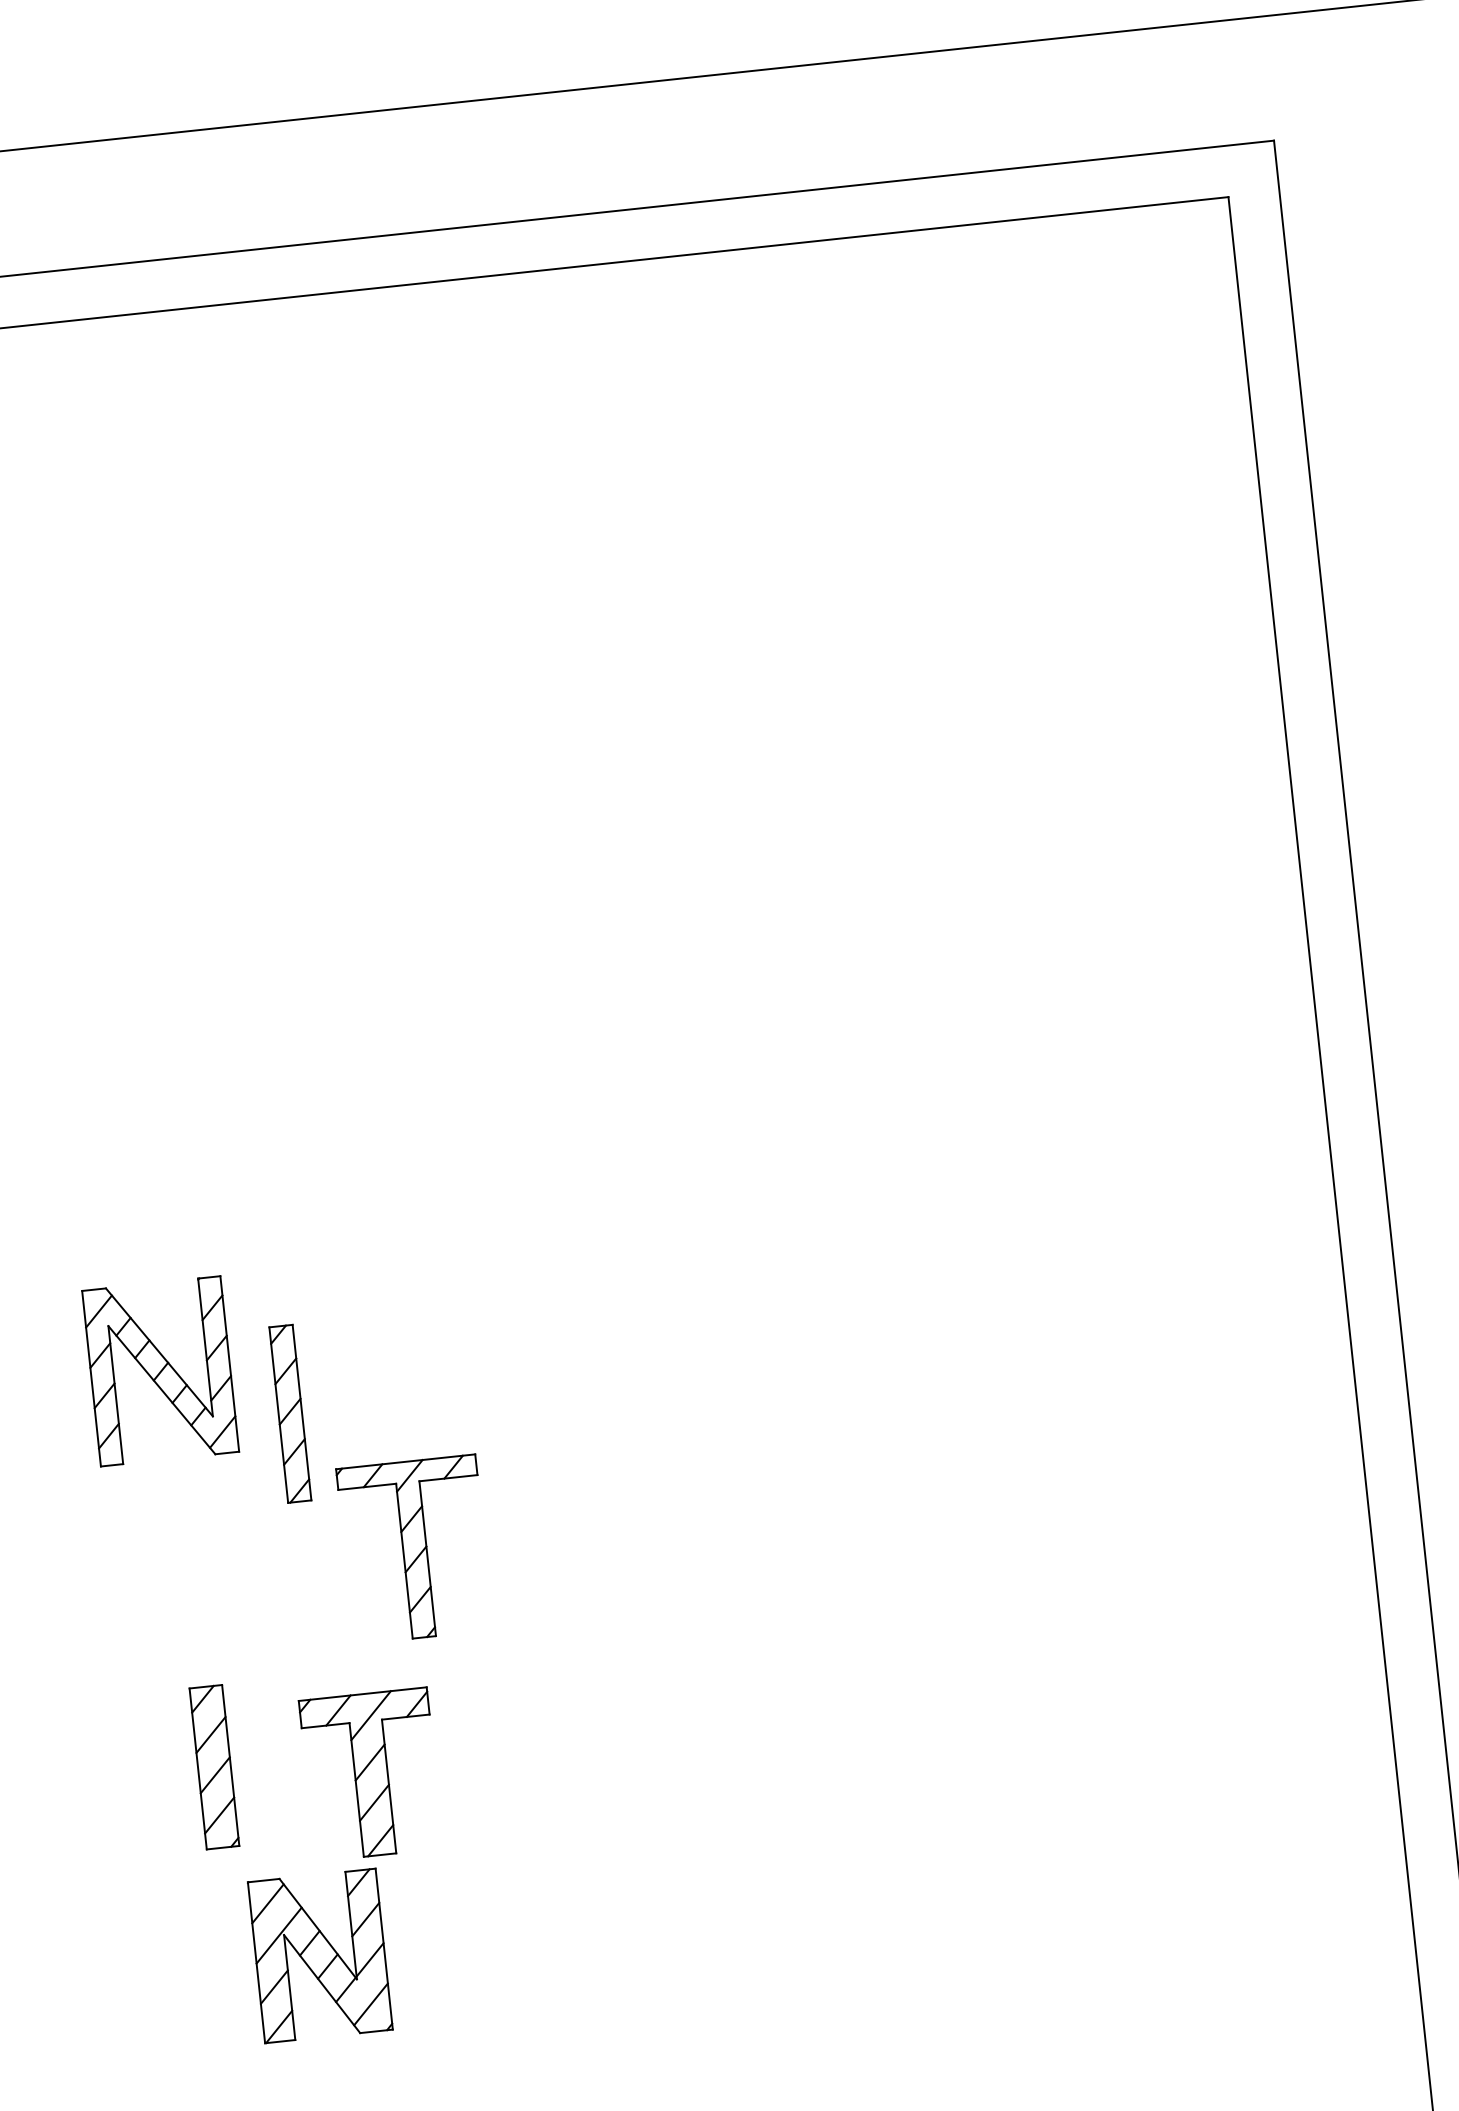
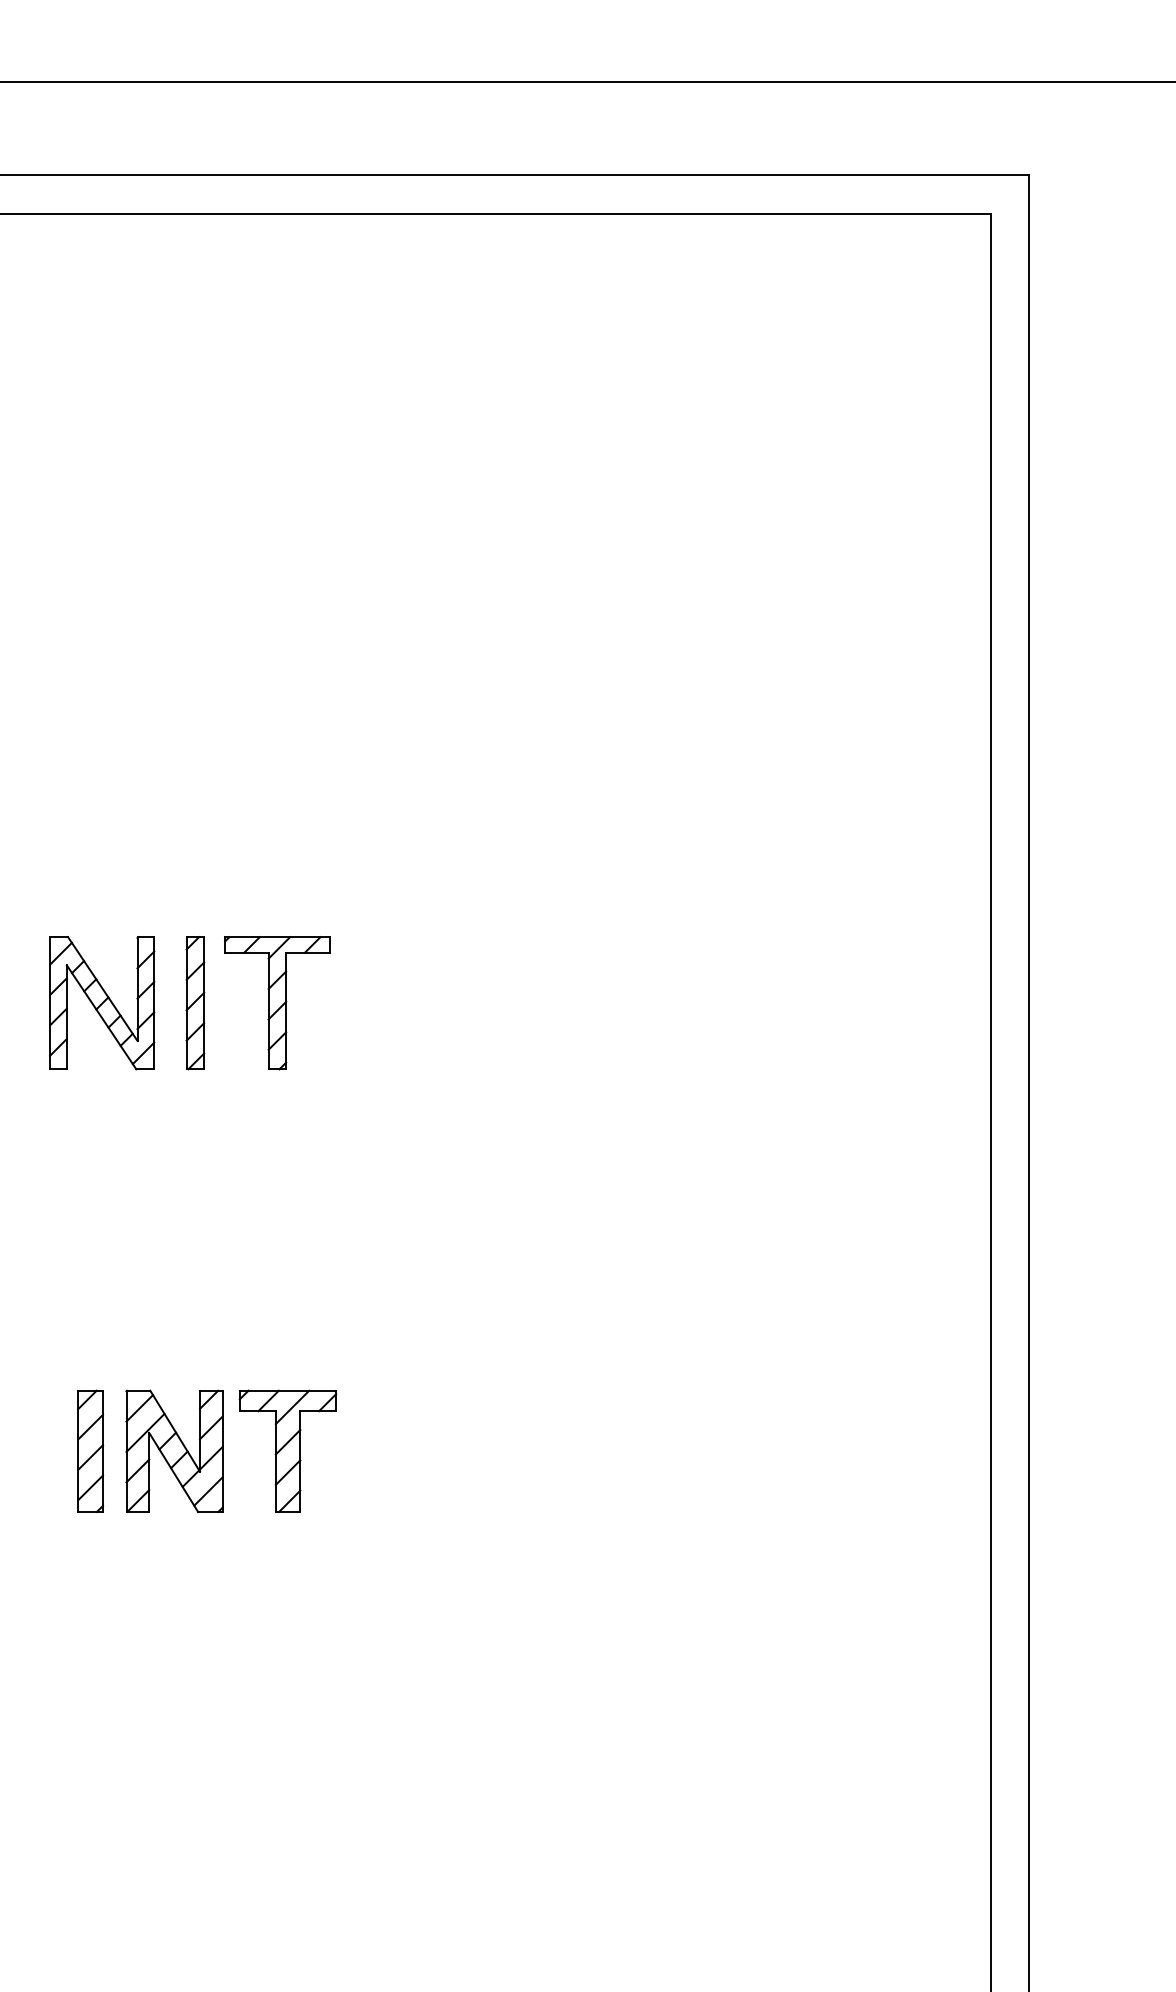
part: (290, 1414) -> (195, 1003), moved
part: (415, 1549) -> (277, 1003), moved
part: (214, 1766) -> (90, 1450), moved
part: (370, 1773) -> (287, 1450), moved

